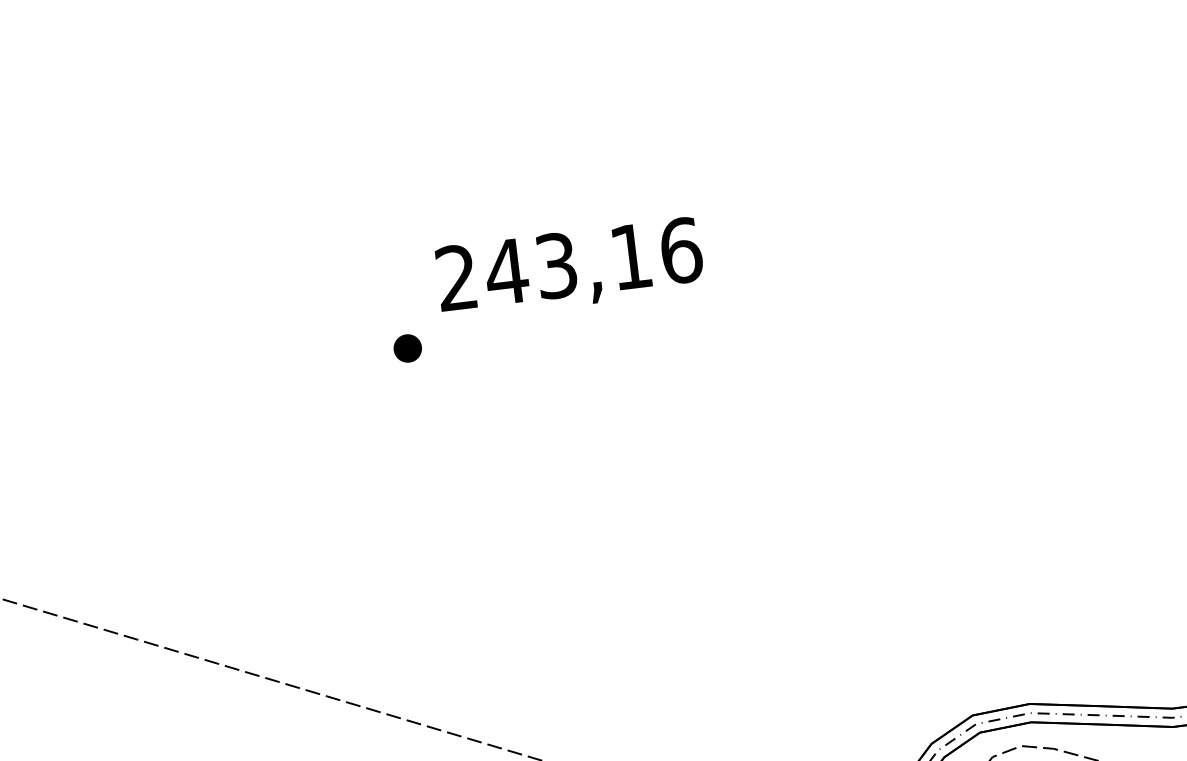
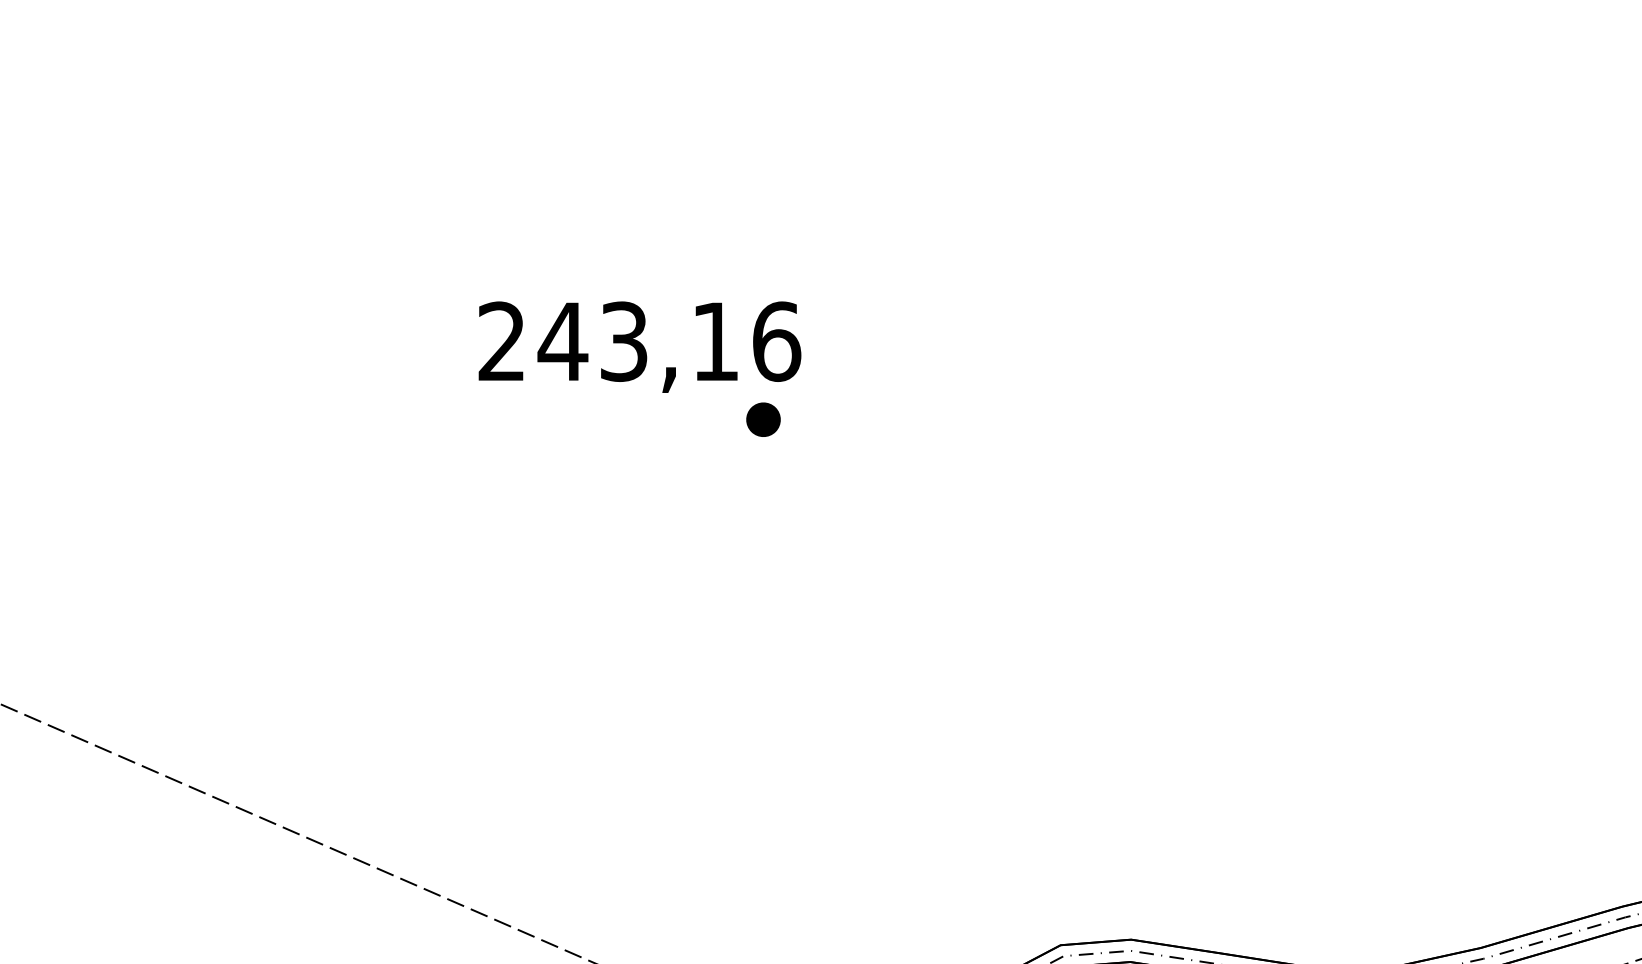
part: (407, 348) -> (763, 419), moved

